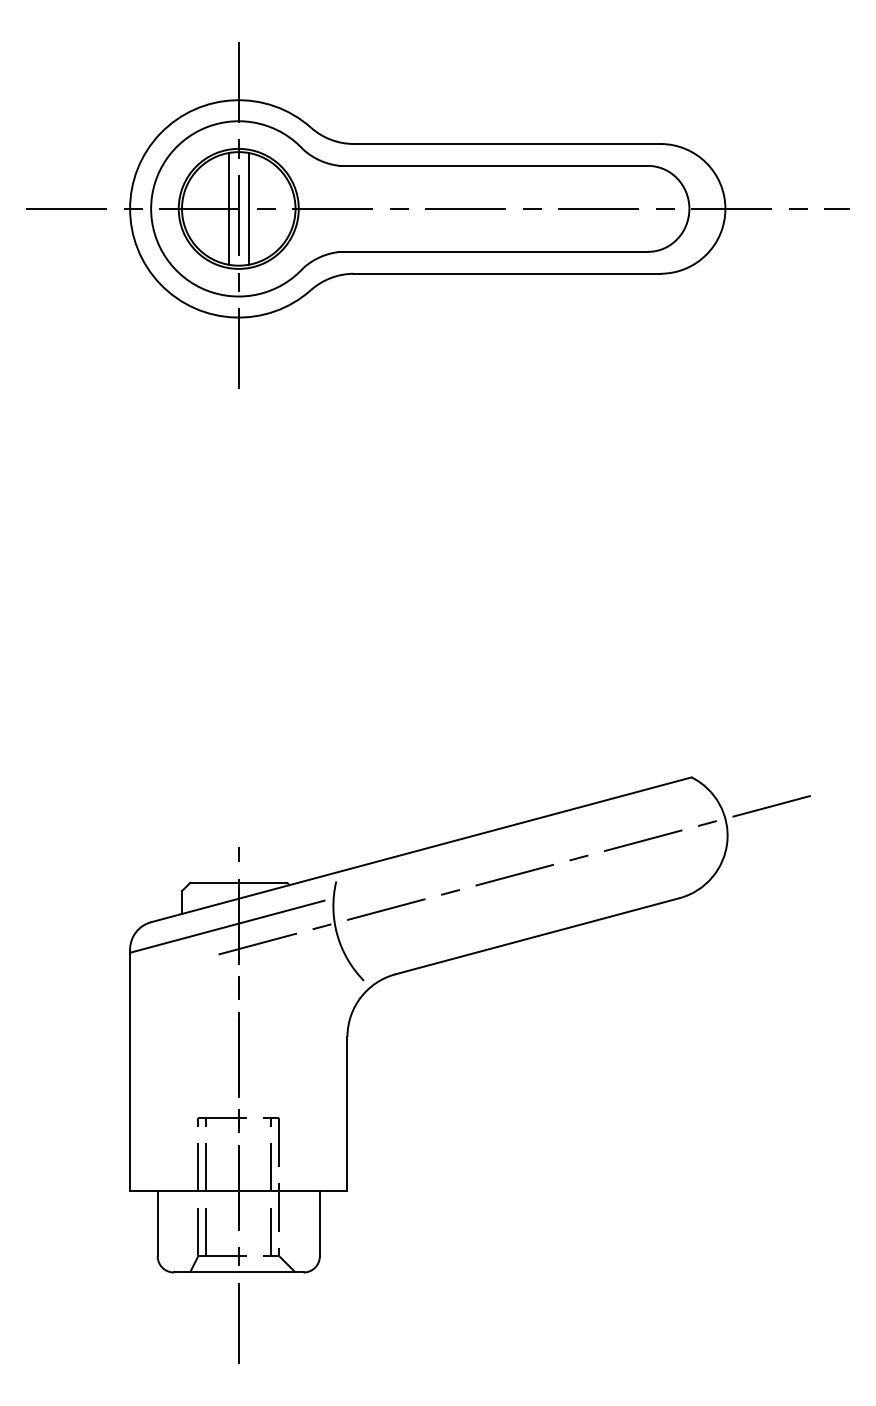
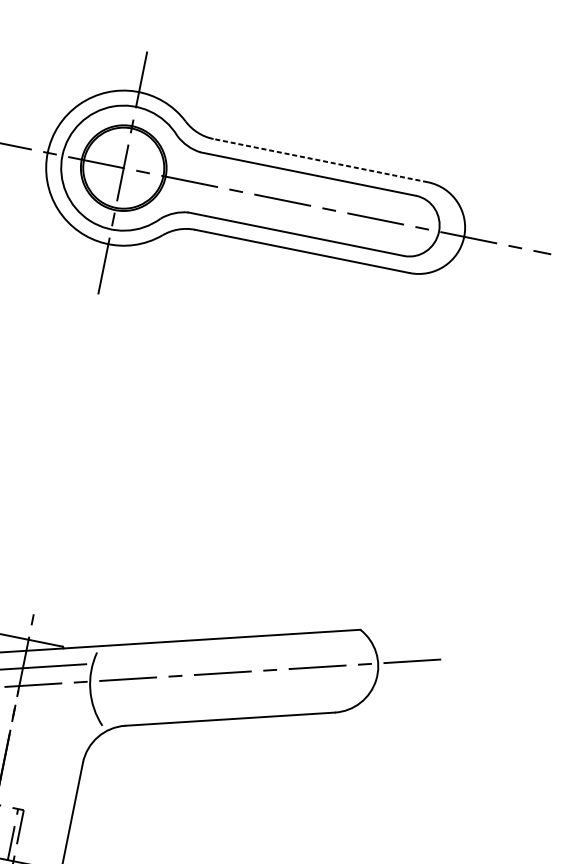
line: (506, 144) -> (320, 160), solid -> dashed
line: (229, 208) -> (117, 166), removed
line: (248, 208) -> (130, 169), removed

